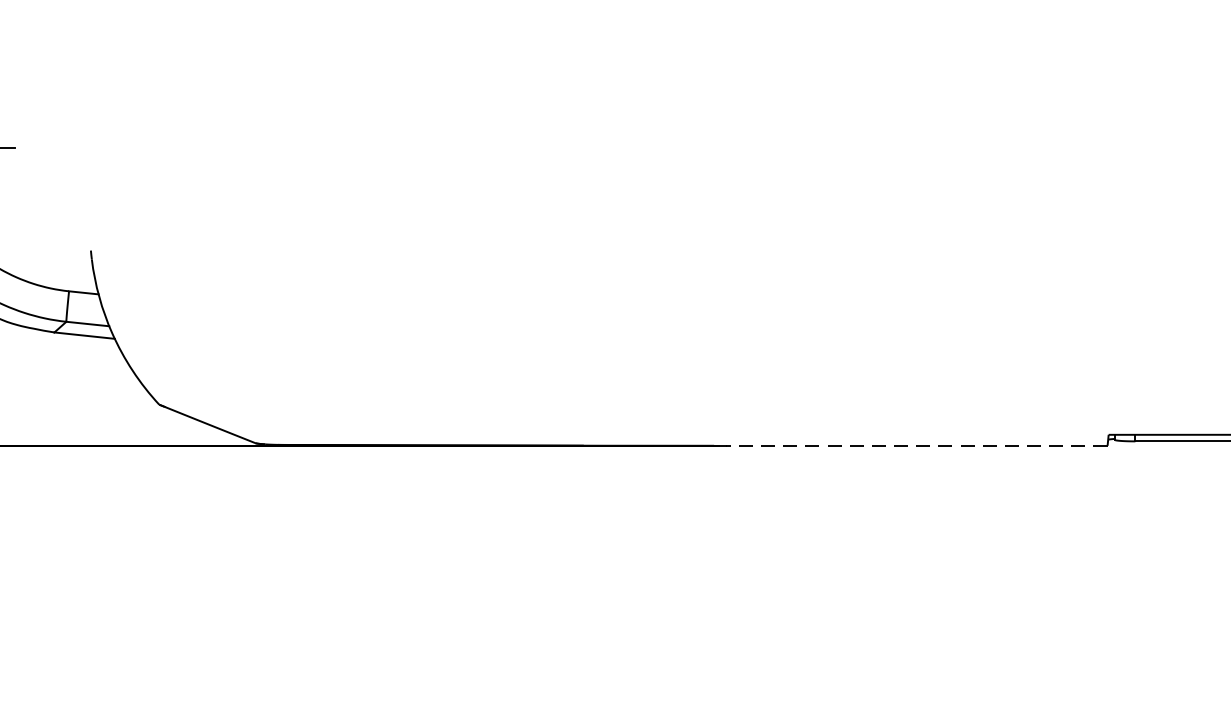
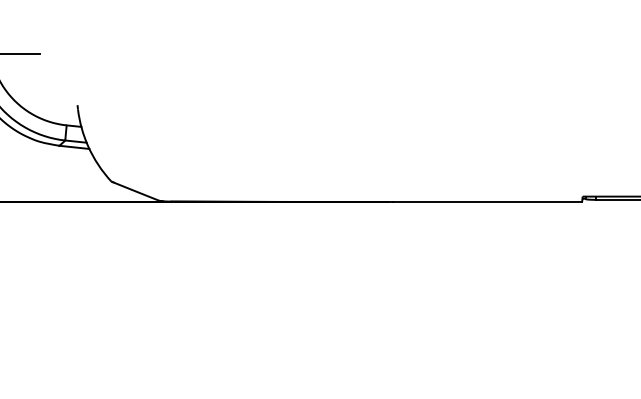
line: (916, 446) -> (487, 202), dashed -> solid

